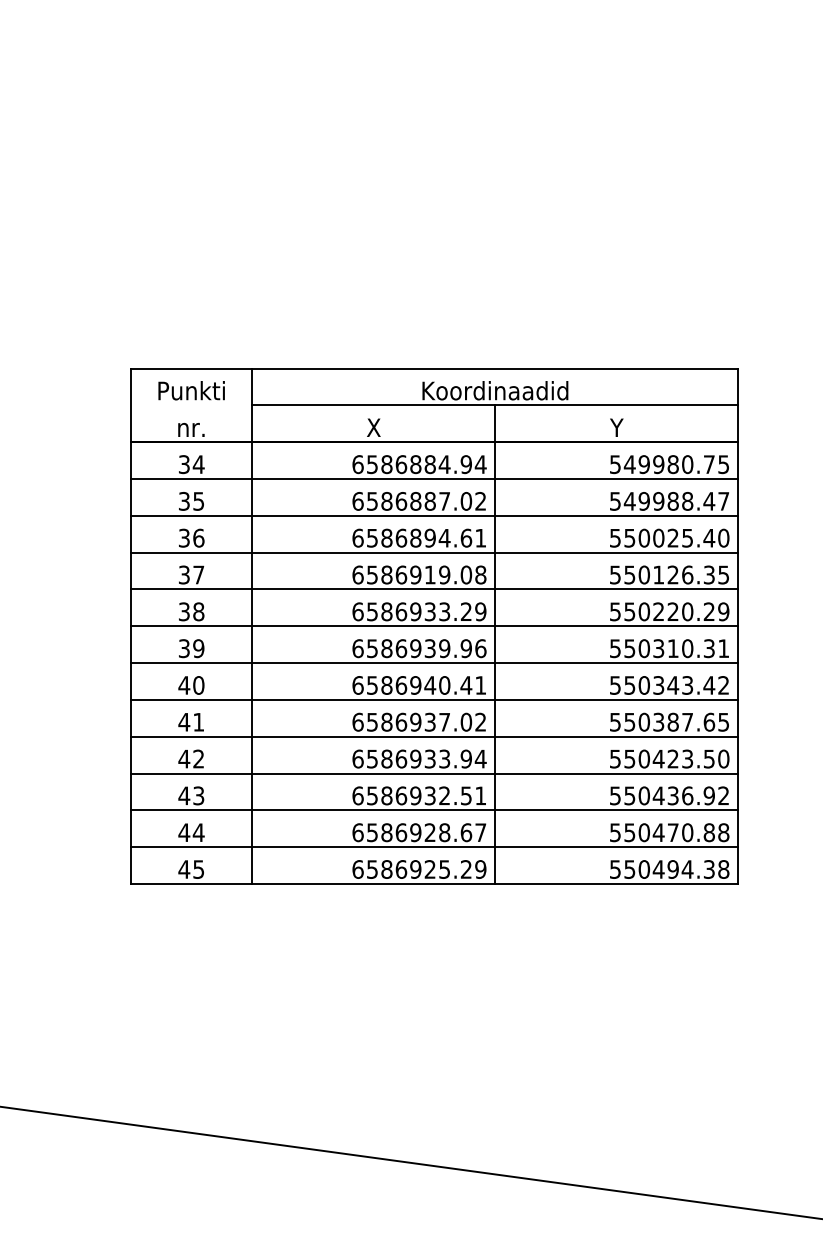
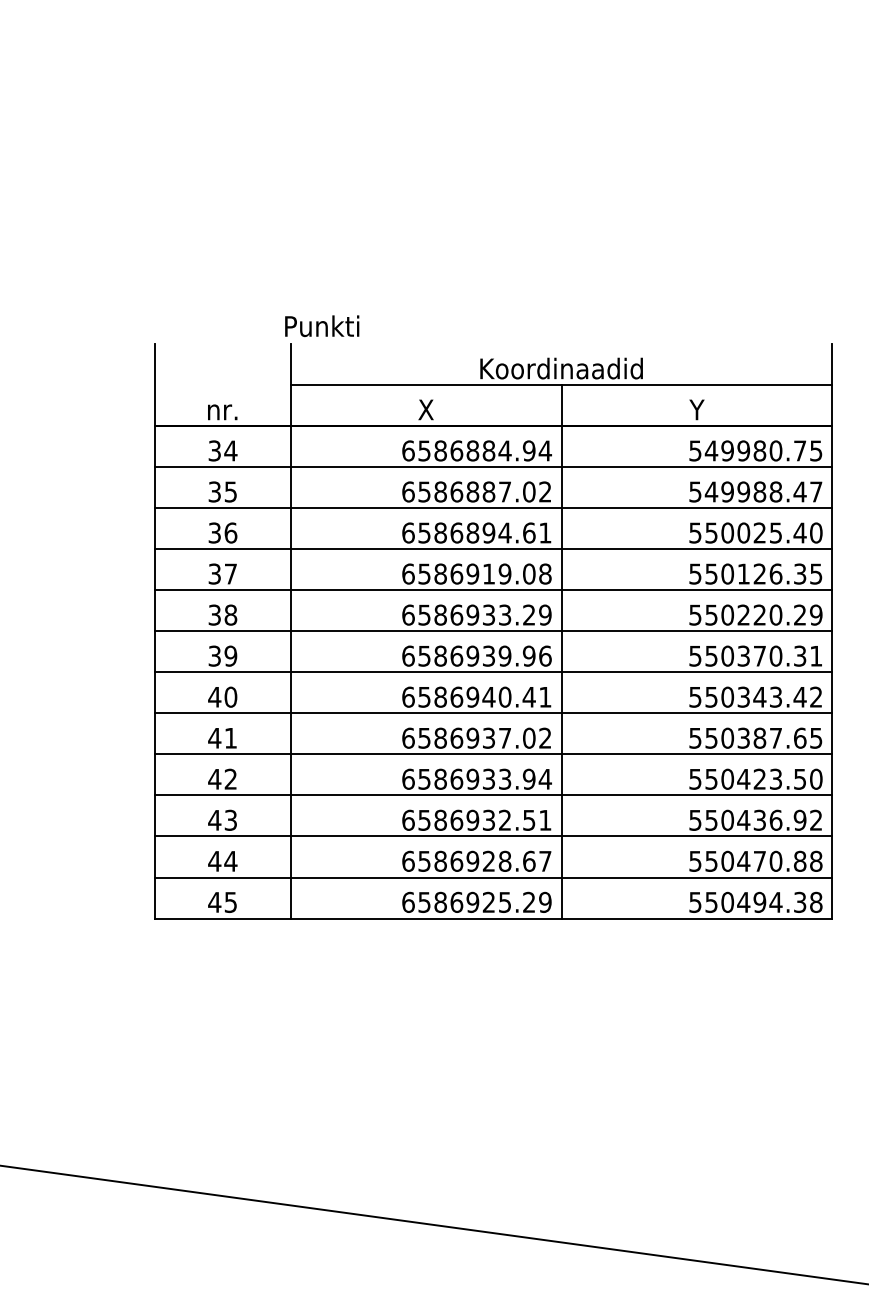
line: (434, 368) -> (493, 343), removed
text: (191, 390) -> (322, 325), moved
text: (673, 648) -> (760, 656), 550310.31 -> 550370.31

